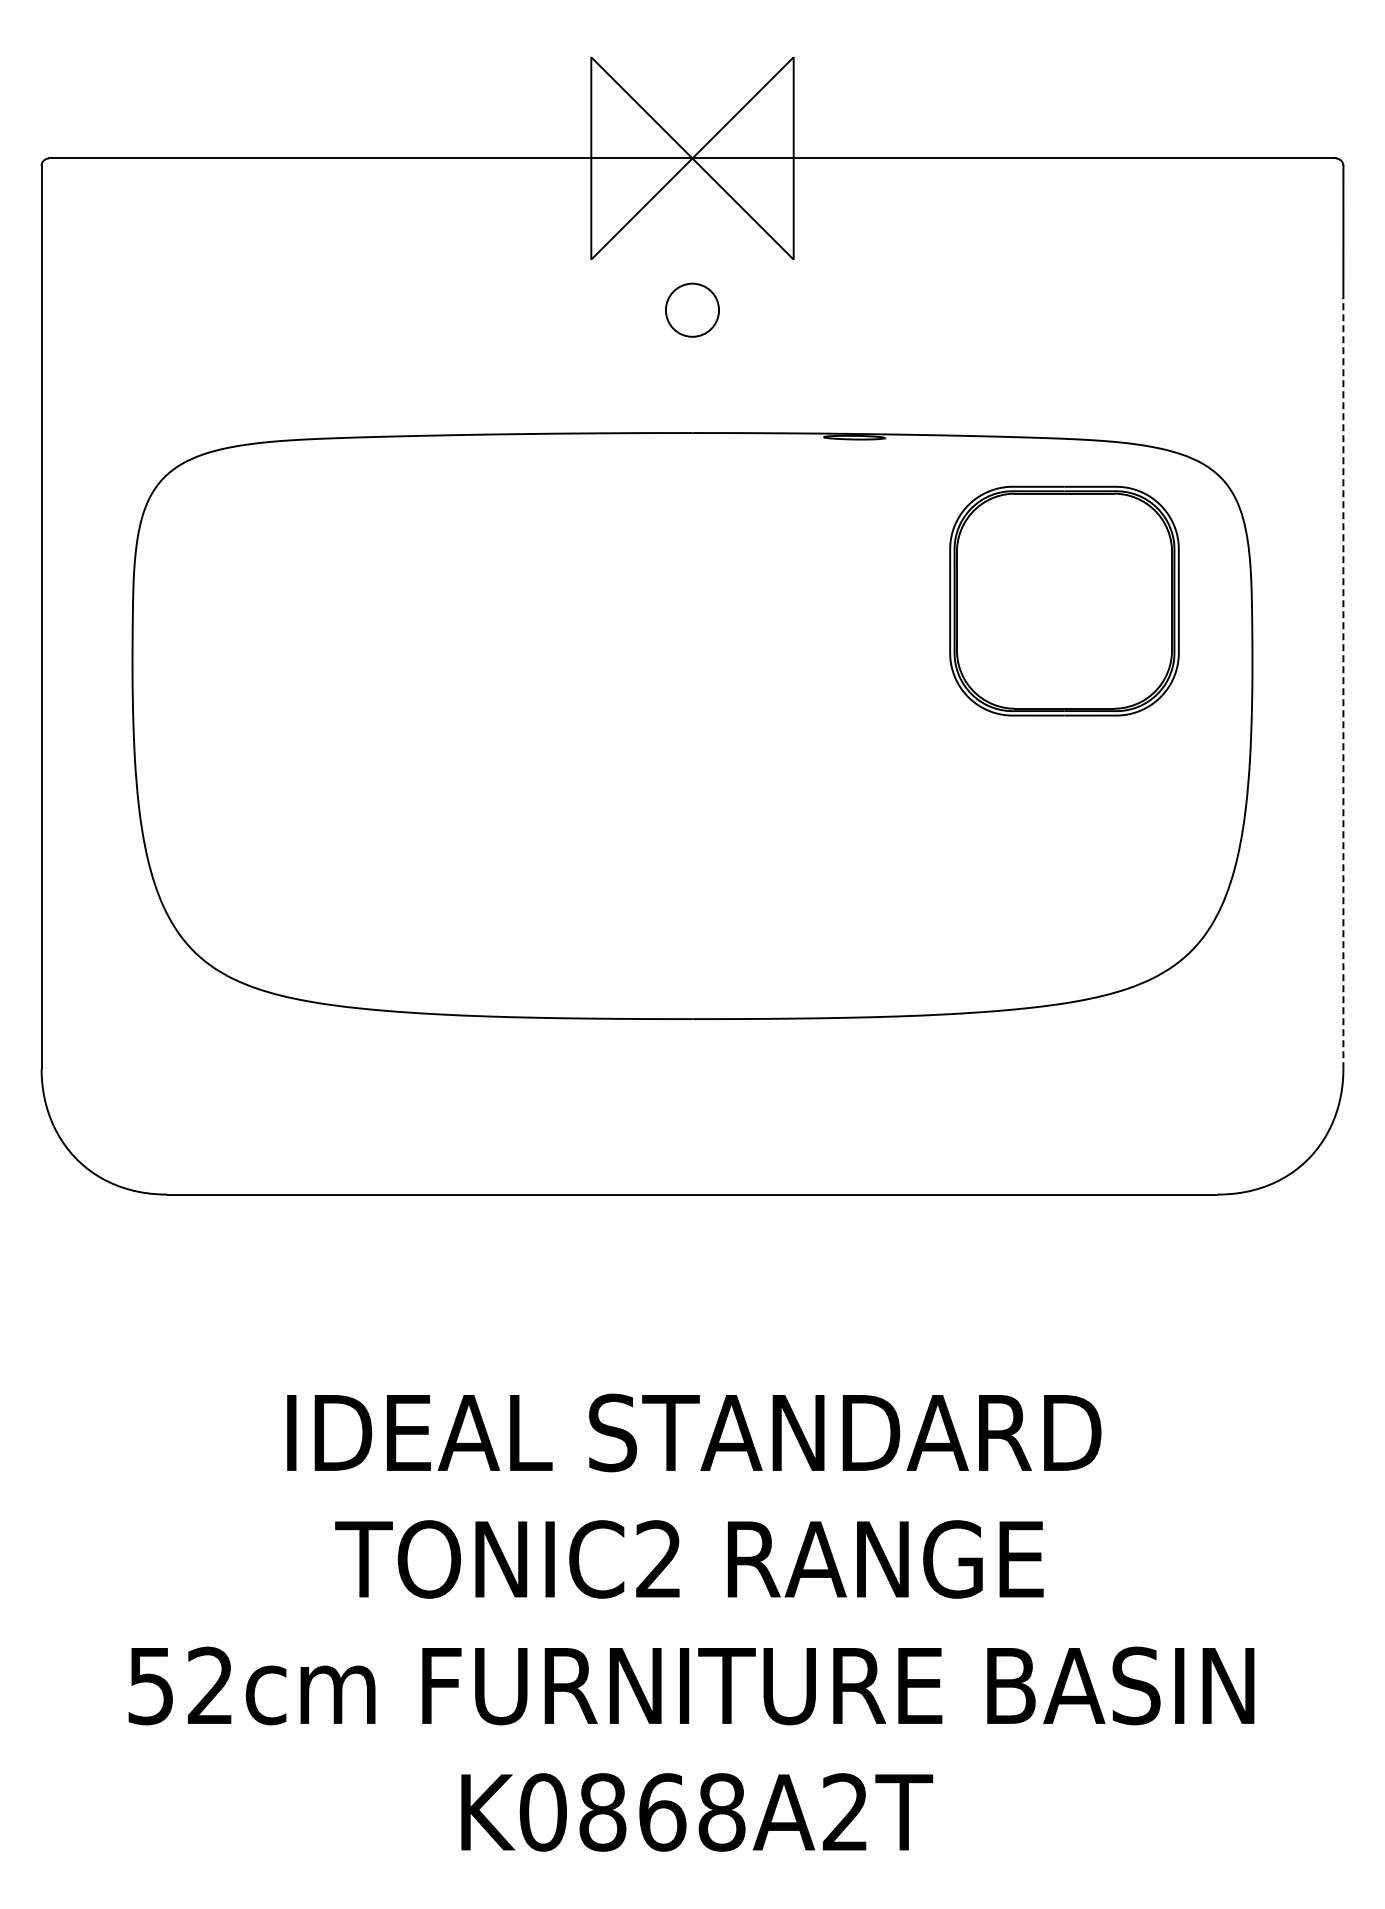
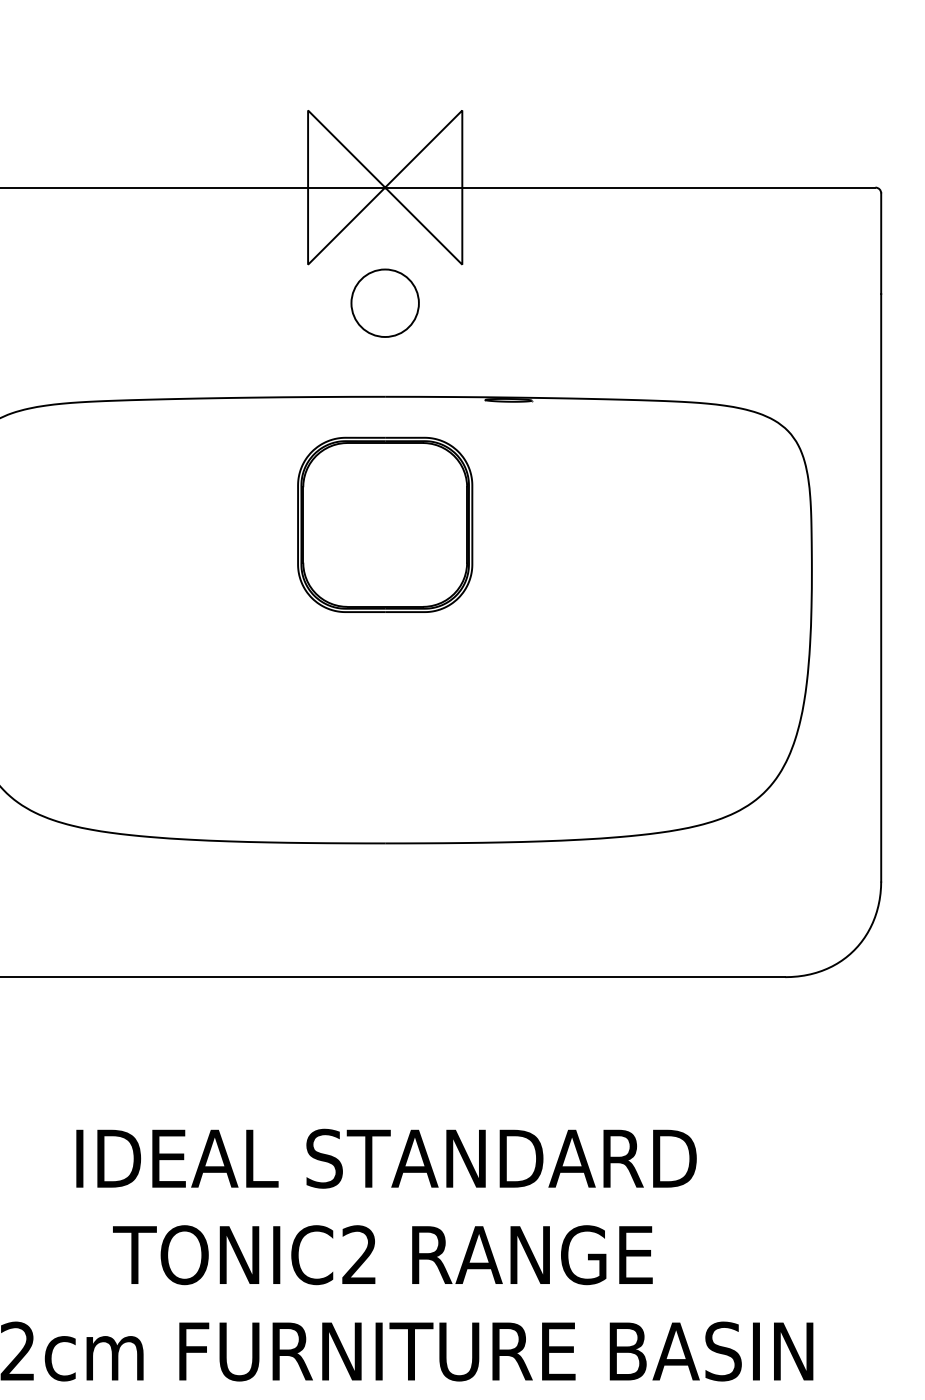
circle: (692, 309) -> (385, 302), size x1.67
part: (1064, 600) -> (385, 524), moved
line: (1343, 683) -> (881, 587), dashed -> solid

